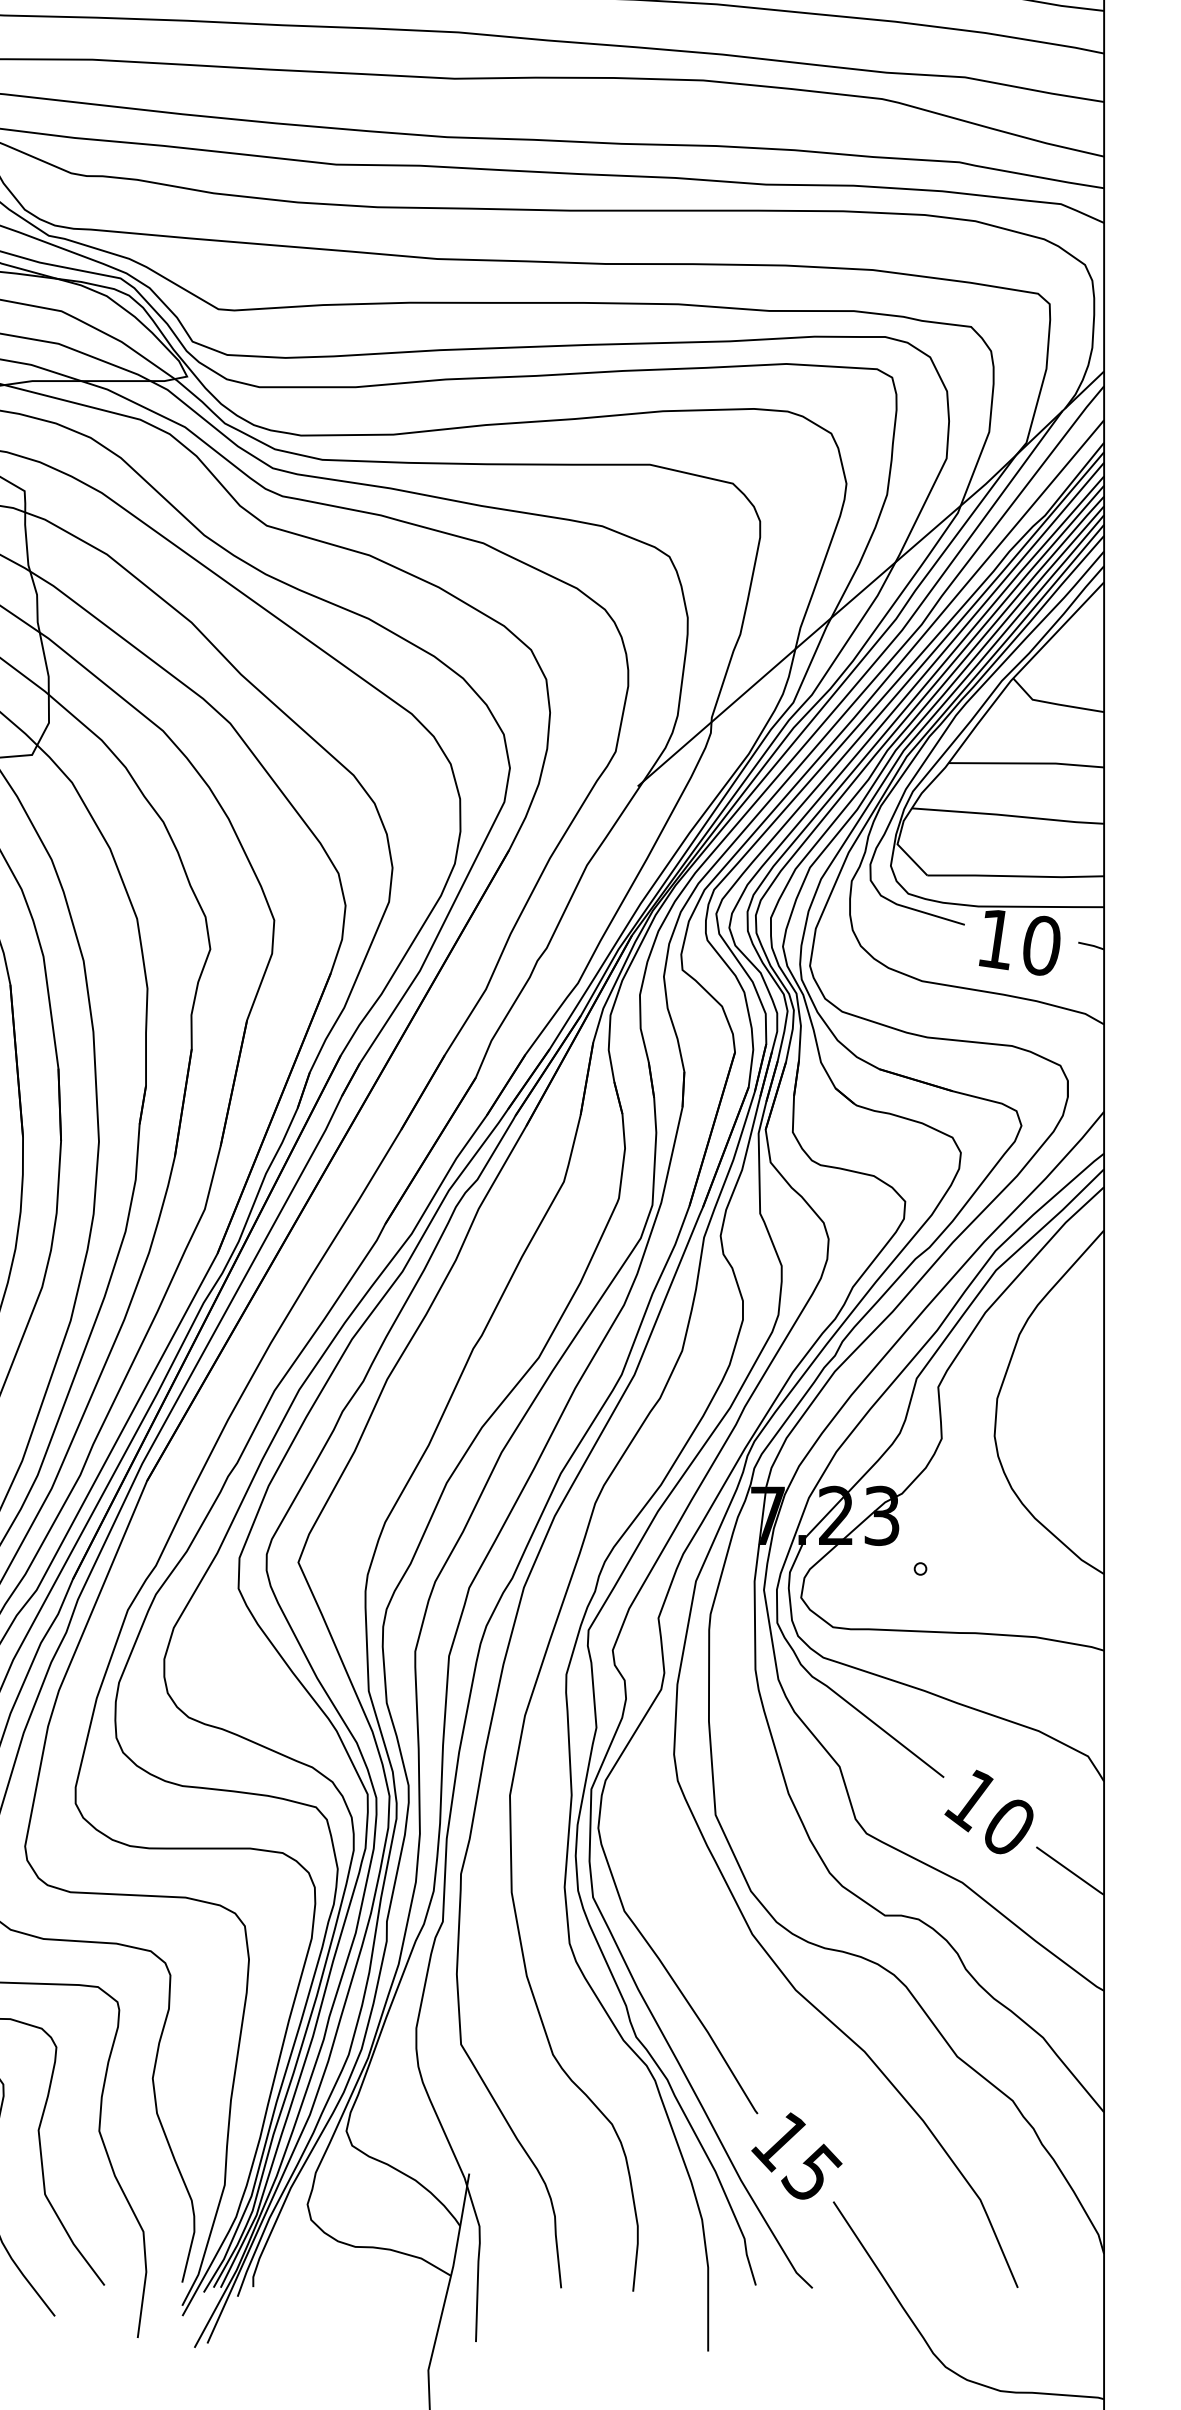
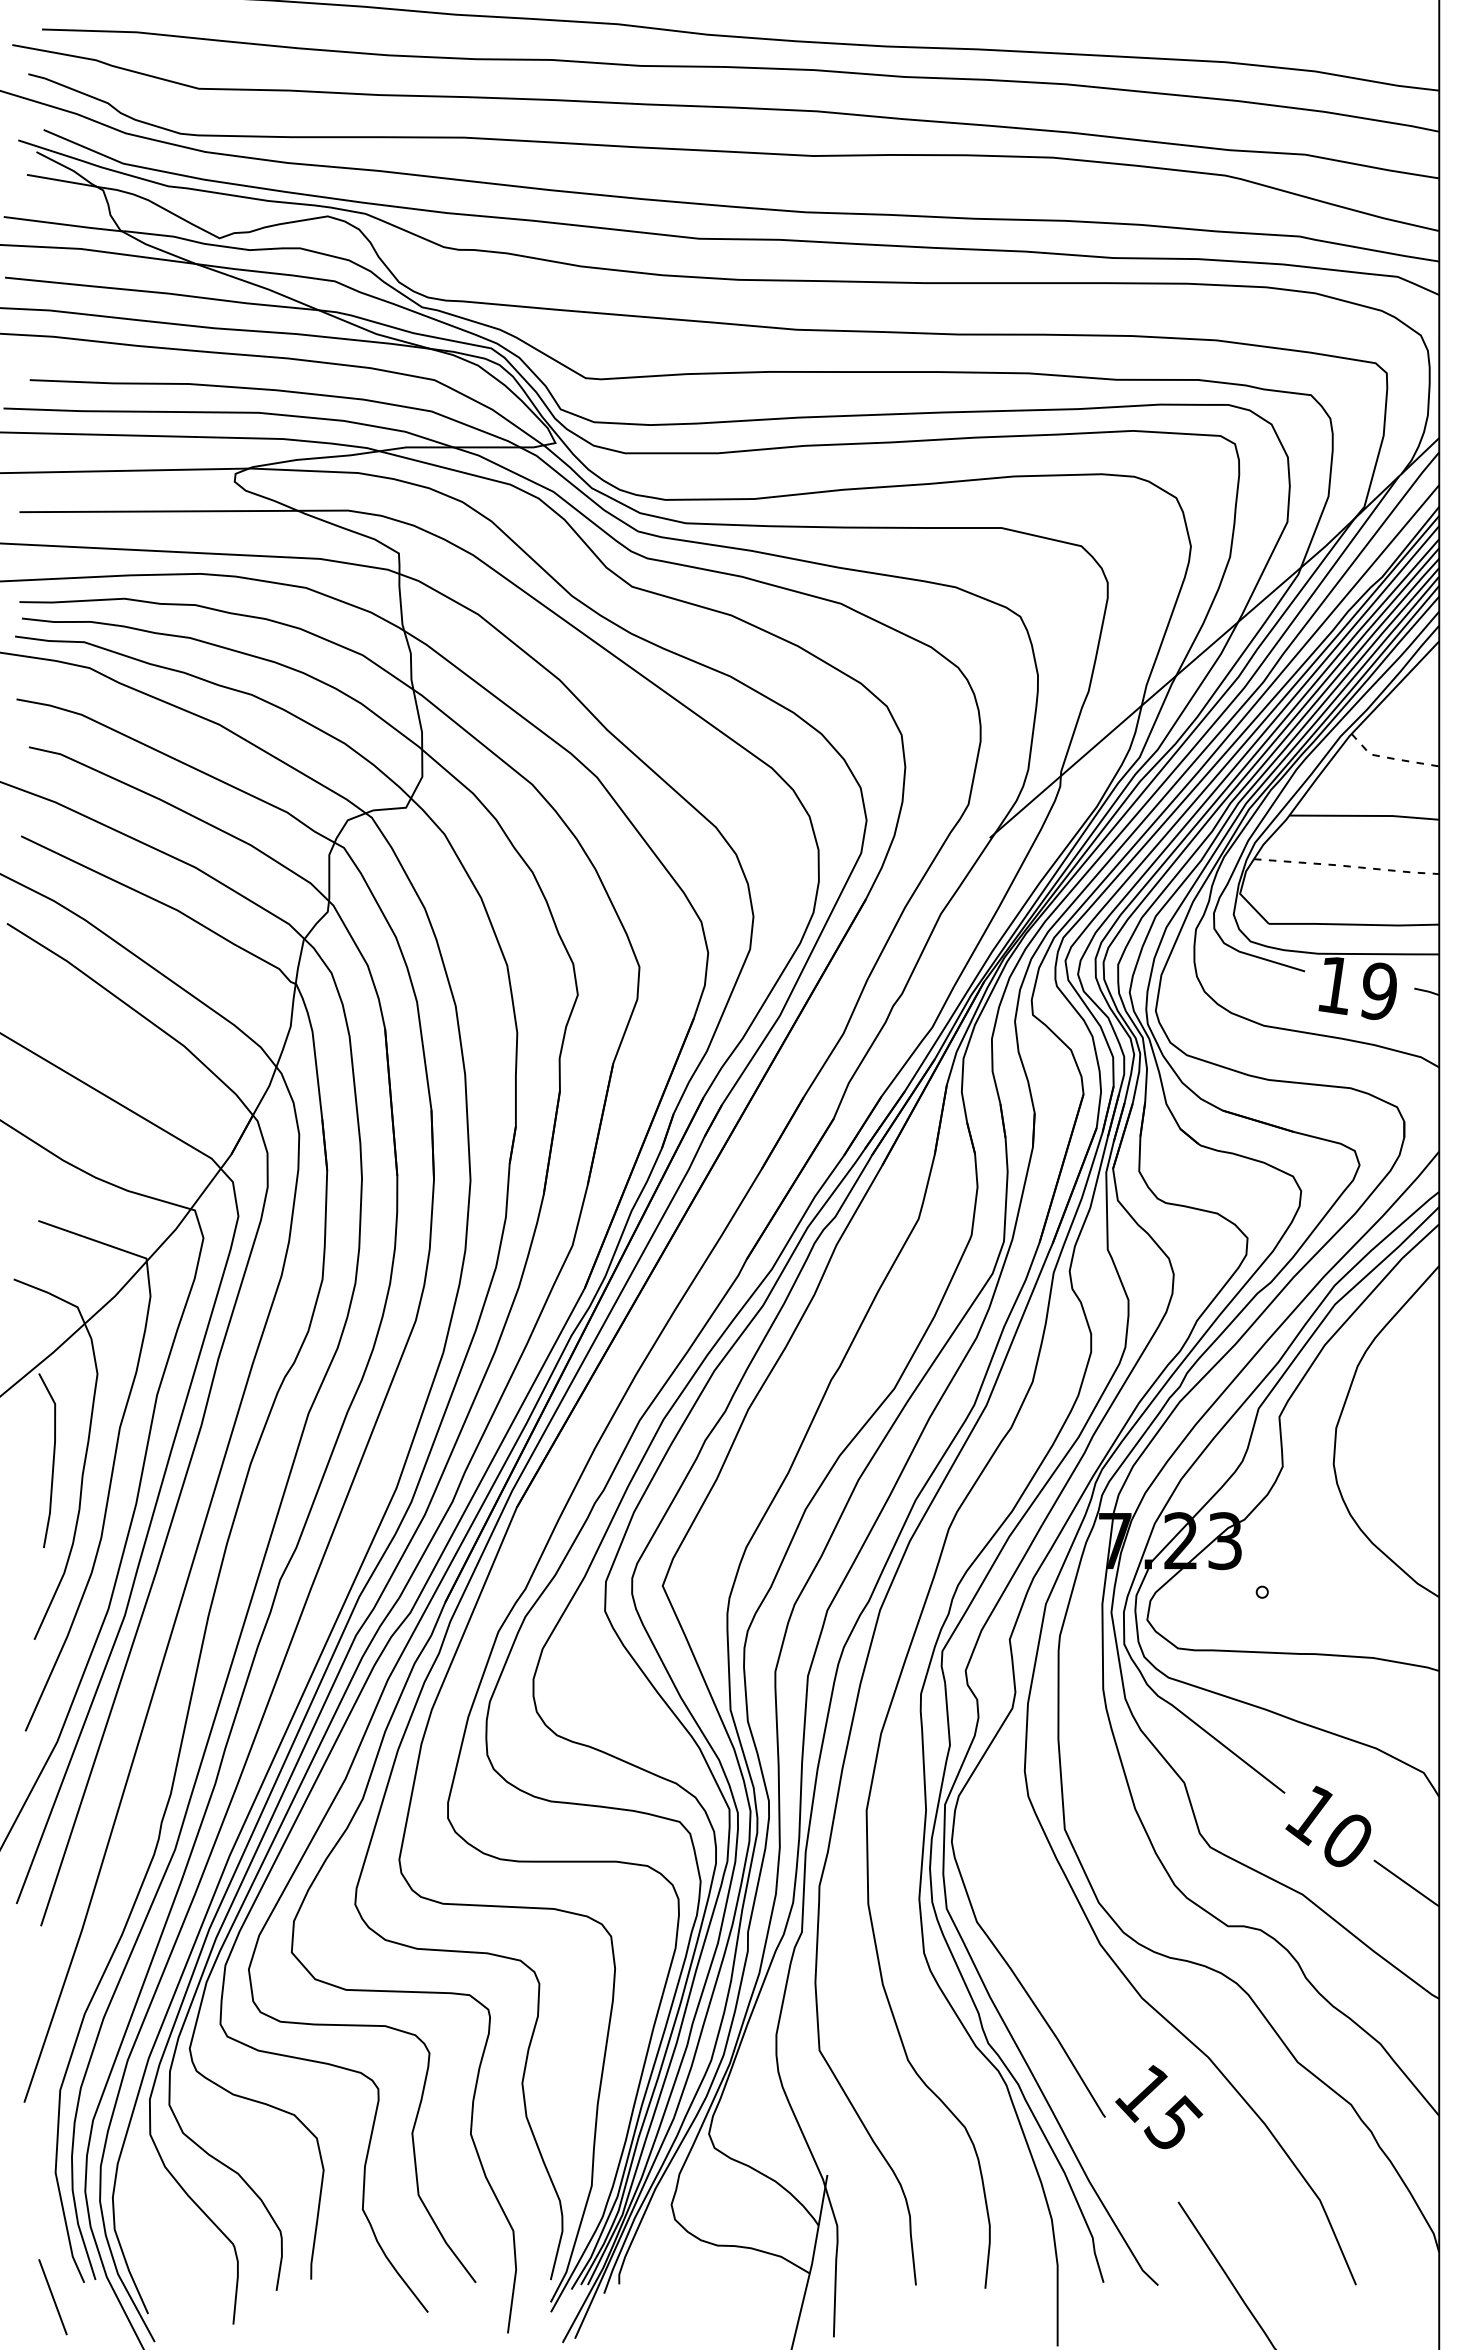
line: (1054, 703) -> (1391, 758), solid -> dashed
line: (1007, 815) -> (1346, 866), solid -> dashed
text: (1042, 945) -> (1379, 991), 10 -> 19
text: (797, 2156) -> (1159, 2107), moved

